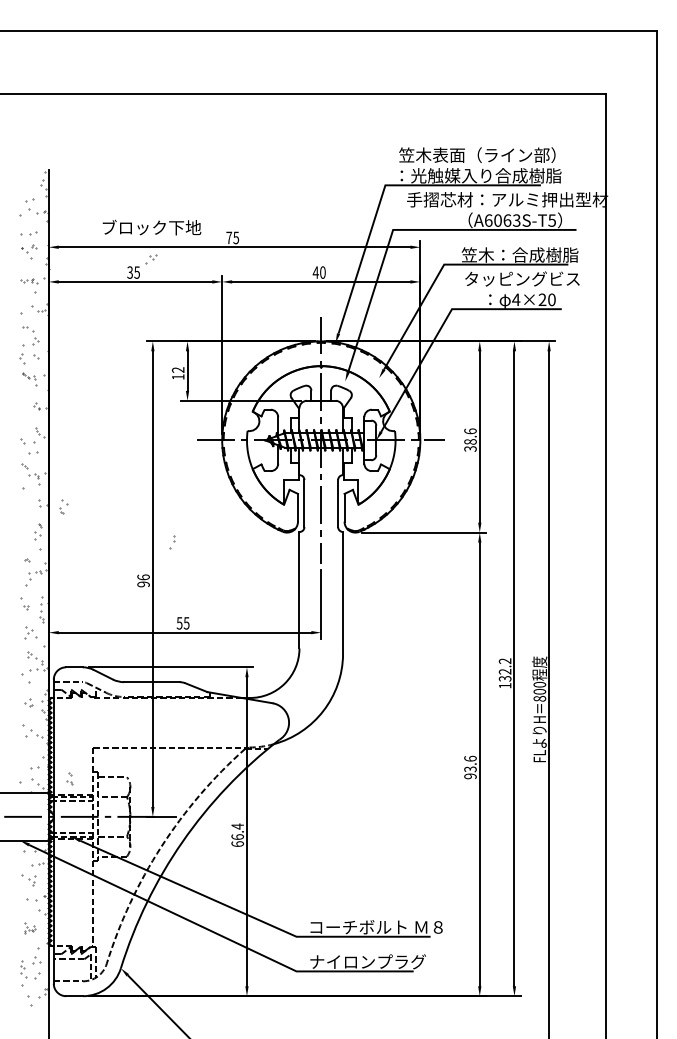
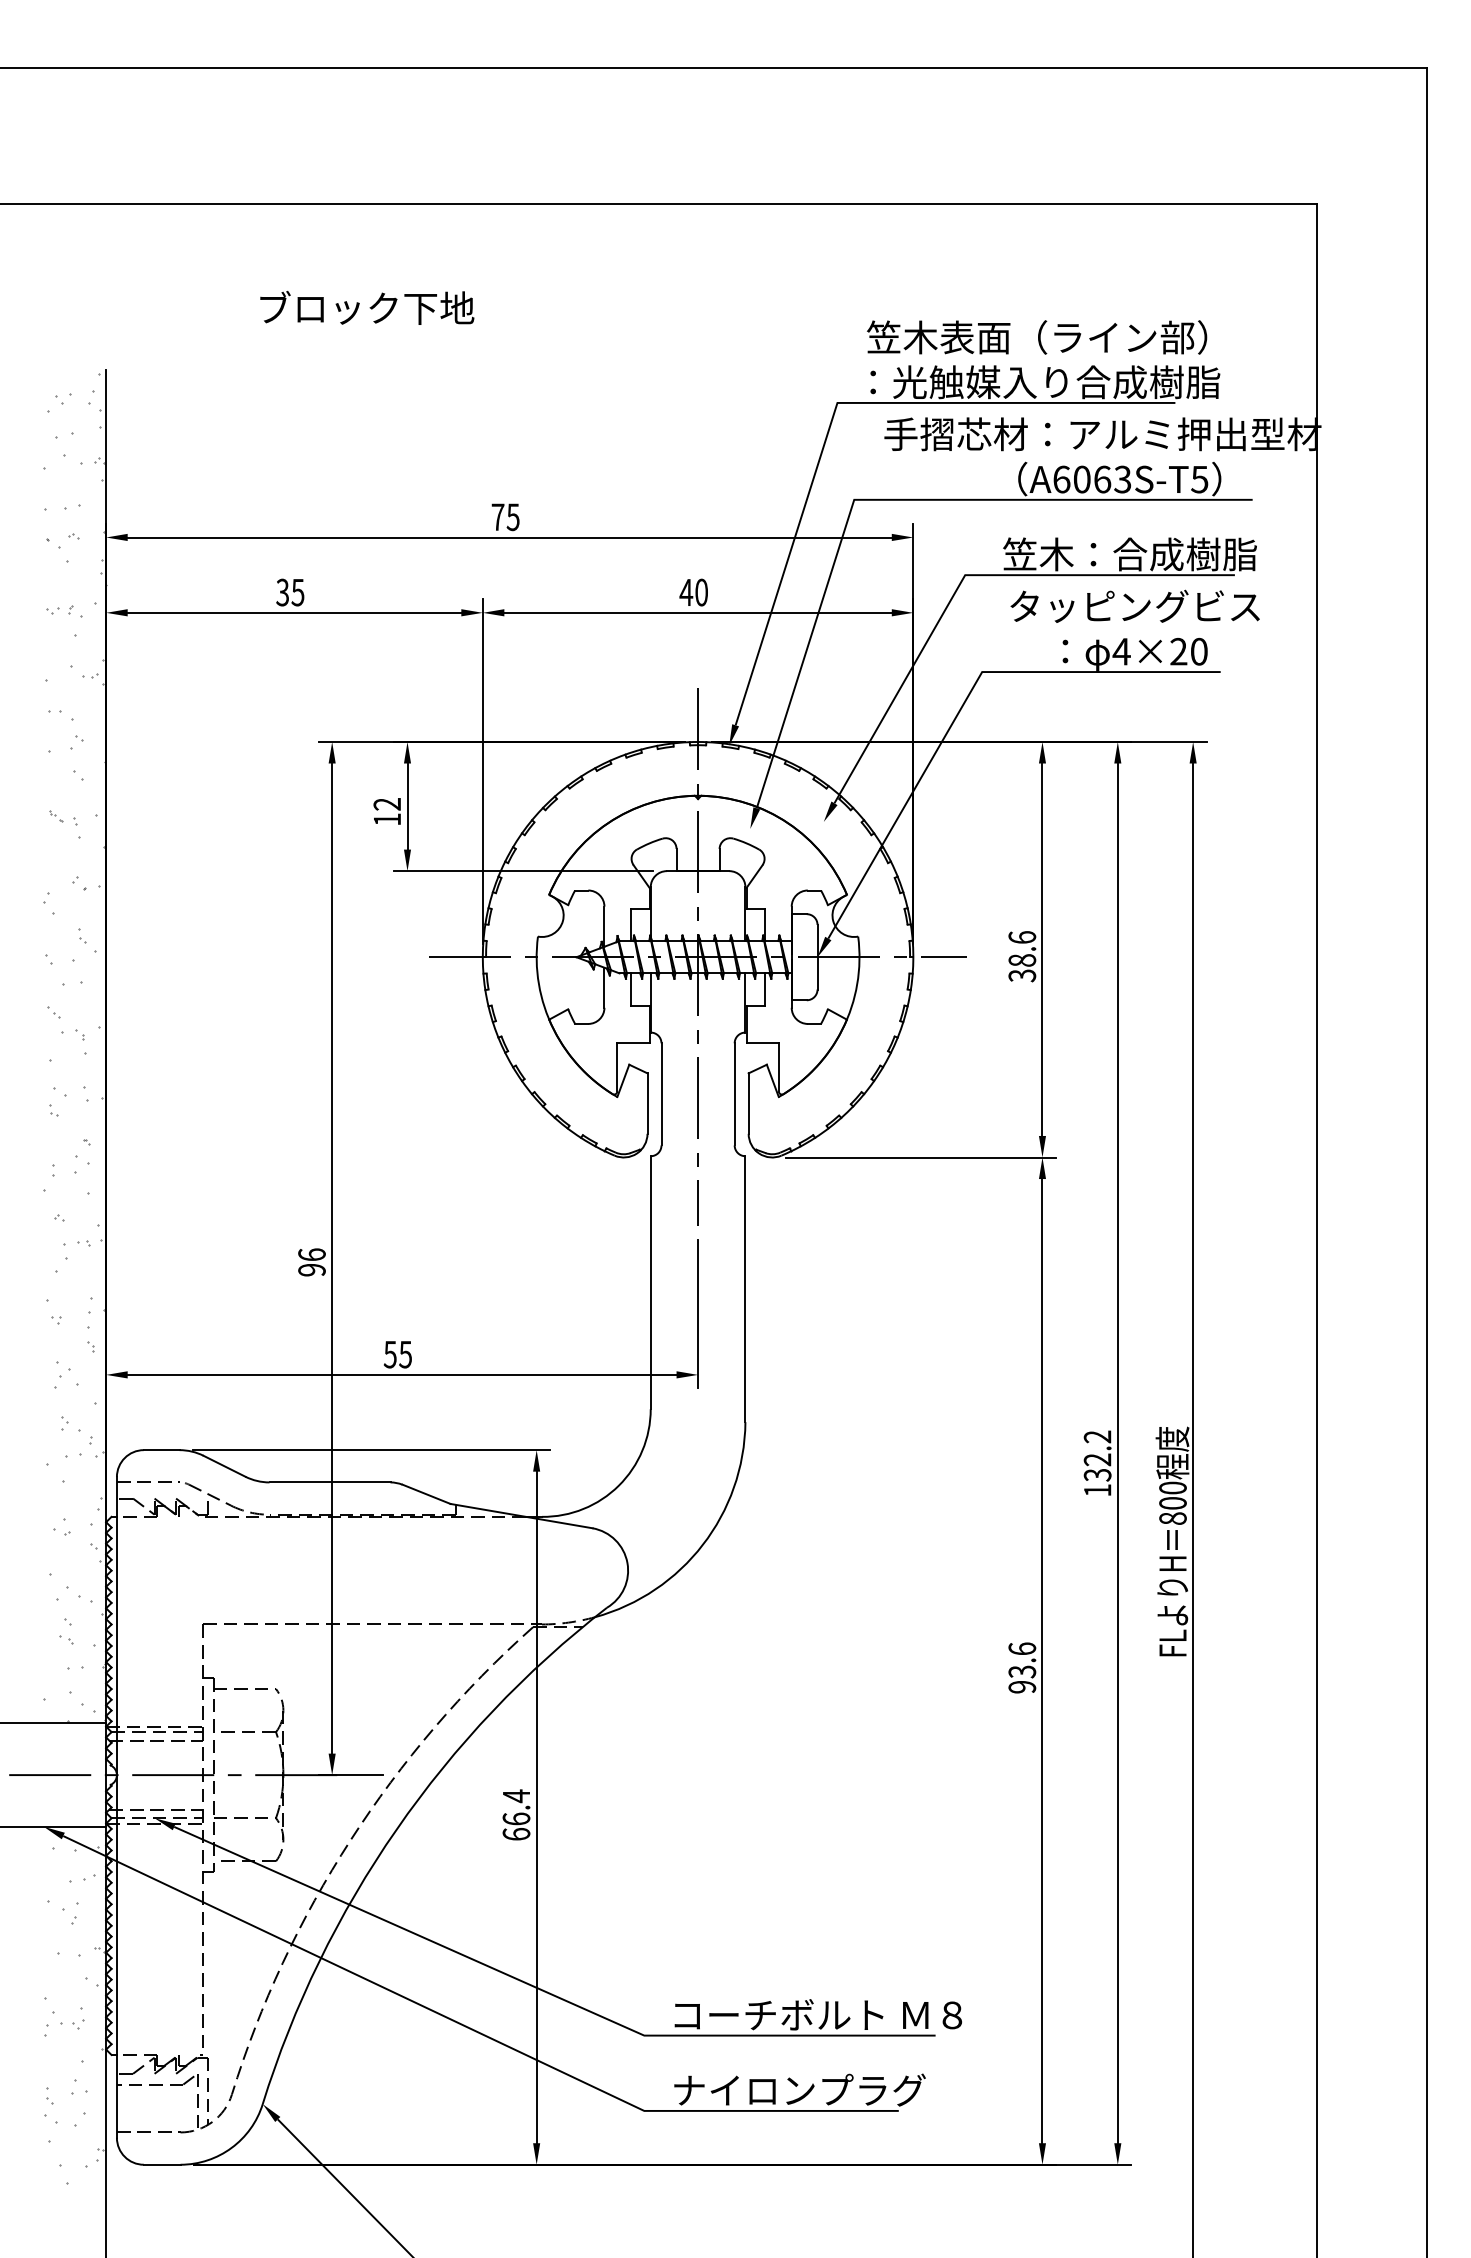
text: (151, 227) -> (366, 307), moved
part: (151, 259) -> (59, 403), moved
part: (22, 358) -> (48, 903), moved
part: (63, 506) -> (57, 1100), moved
part: (172, 542) -> (48, 1178), moved
part: (69, 778) -> (66, 1630), moved
part: (29, 928) -> (64, 2017), size x1.67

